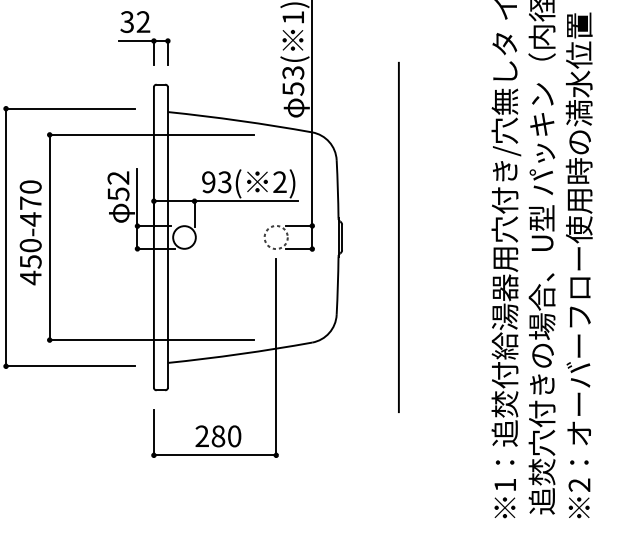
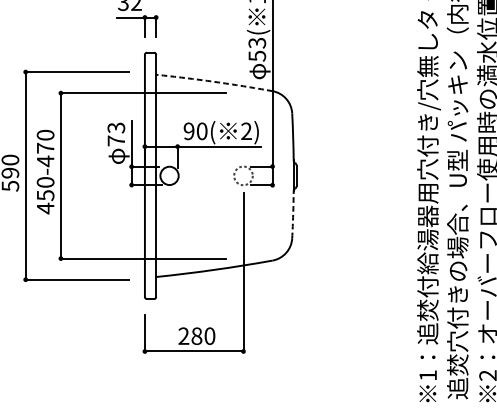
arc: (240, 120) -> (214, 81), solid -> dashed
text: (224, 182) -> (201, 131), 93( -> 90(
text: (118, 186) -> (116, 134), 52 -> 73
line: (398, 237) -> (342, 175), removed
arc: (337, 285) -> (292, 214), solid -> dashed

